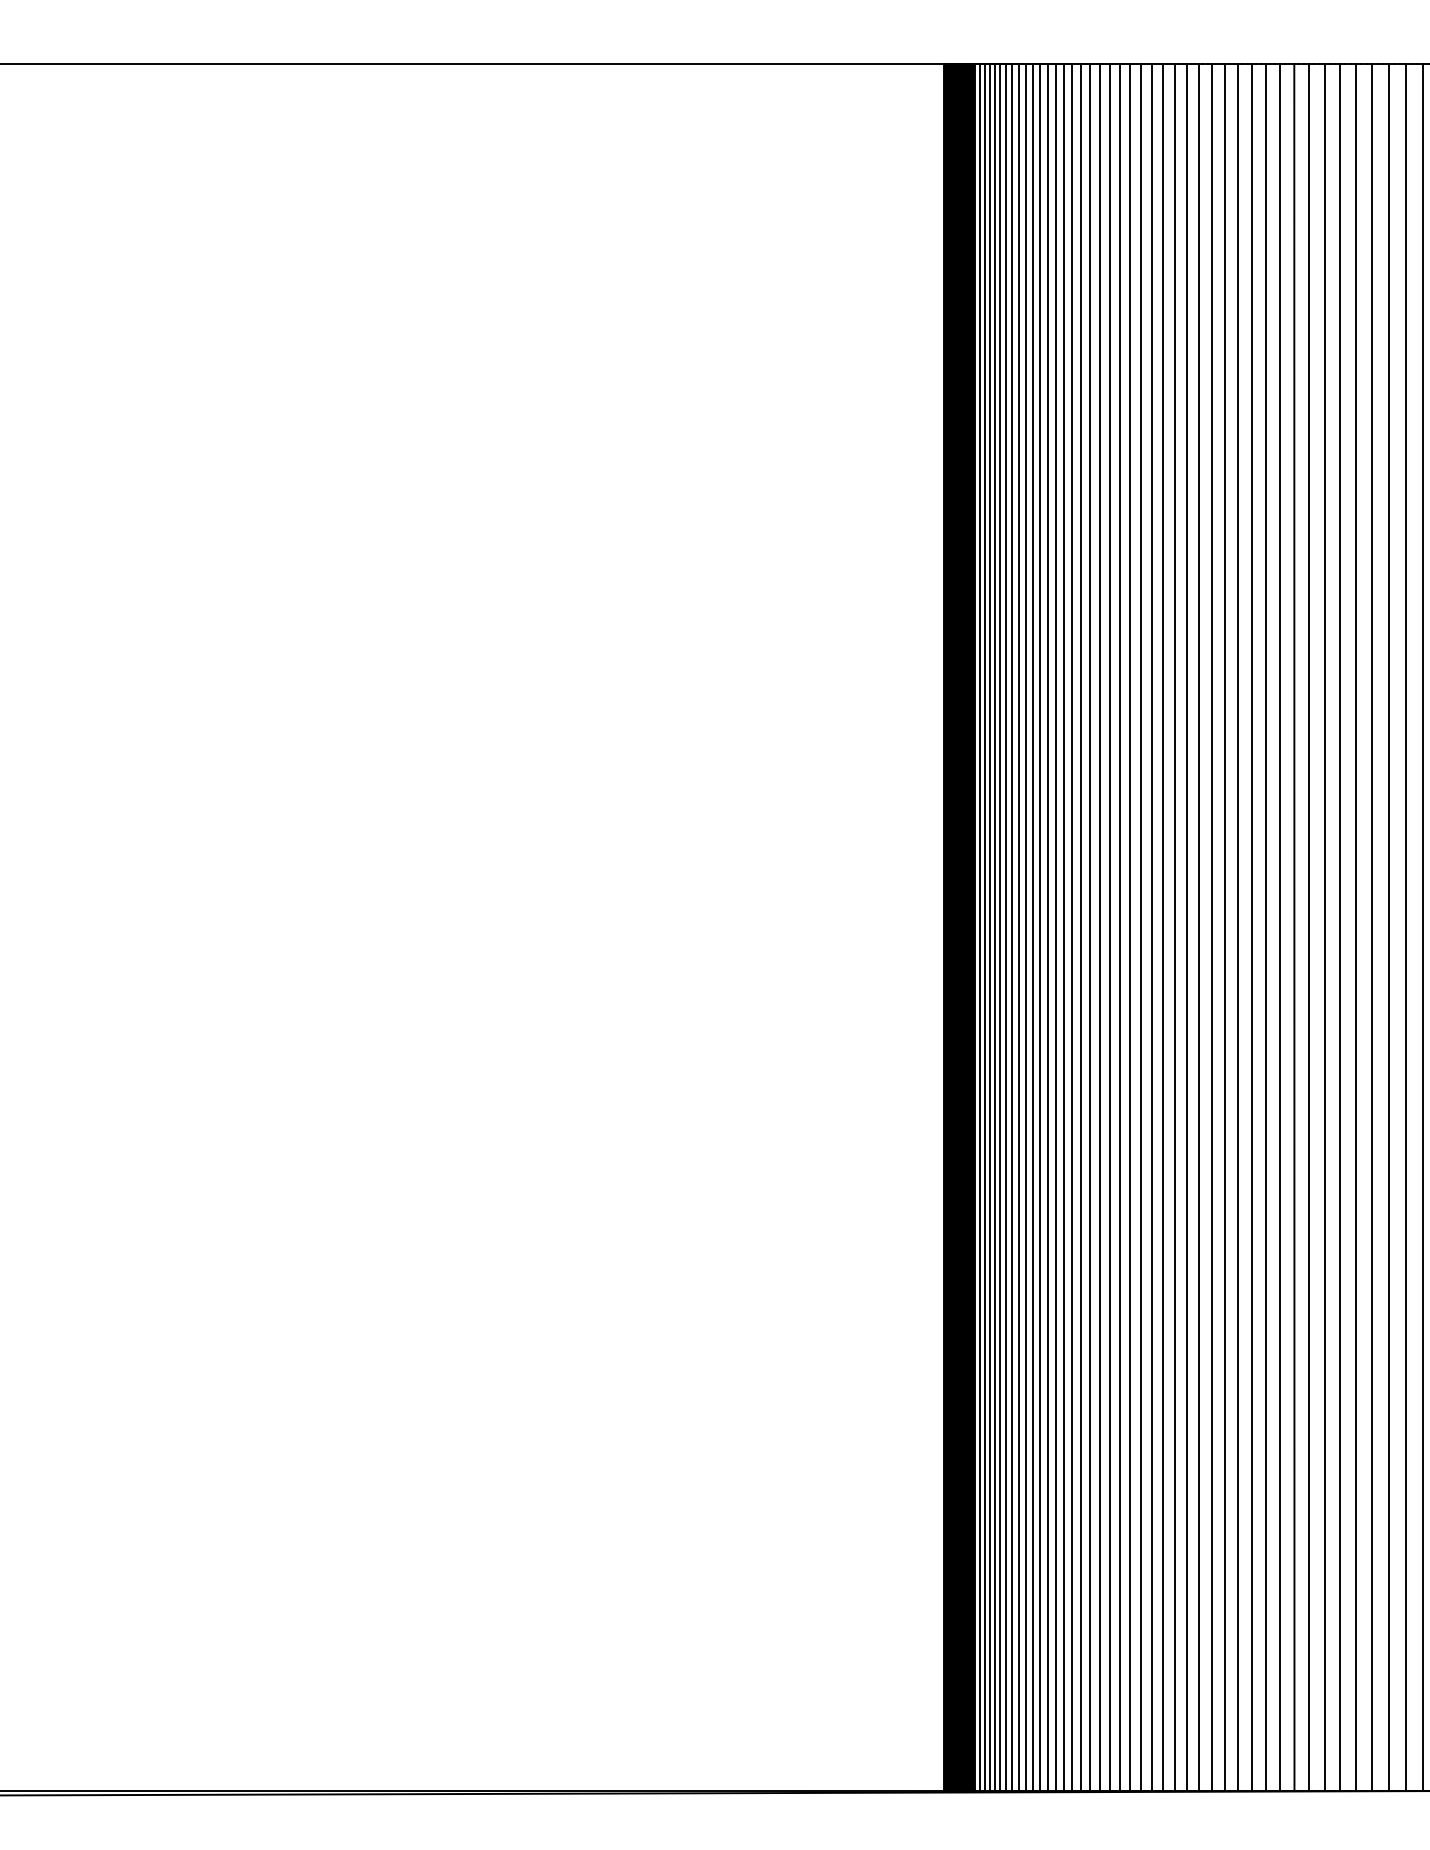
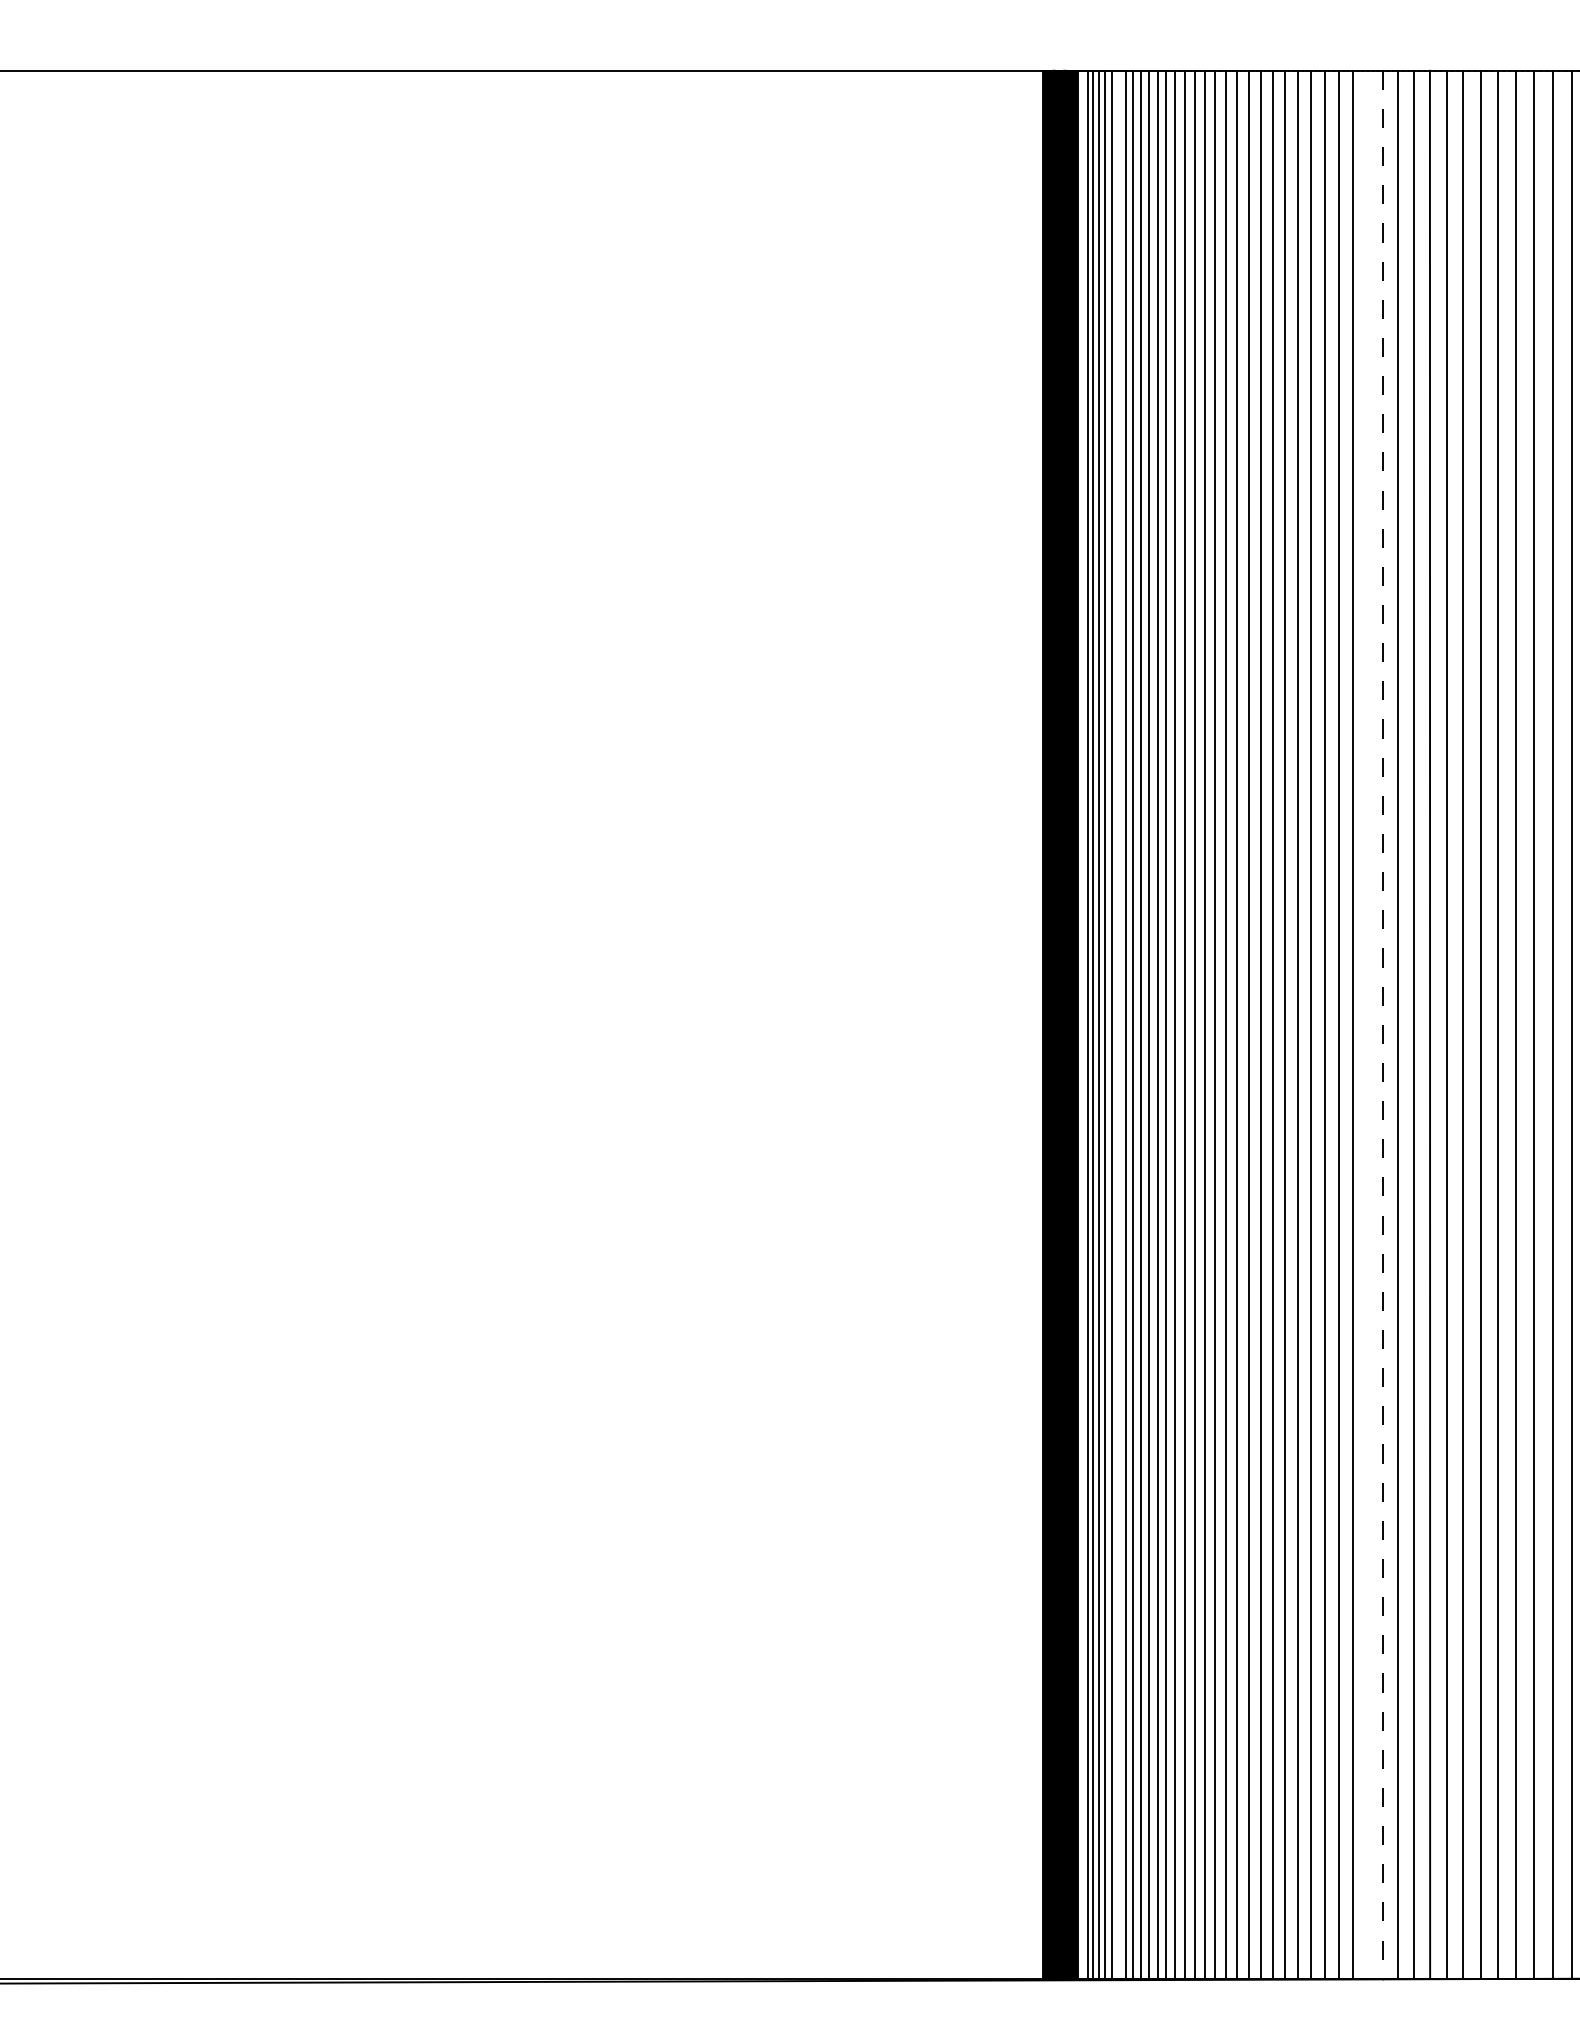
line: (979, 927) -> (1082, 1024), removed
line: (1012, 927) -> (1118, 1024), removed
line: (1238, 927) -> (1368, 1024), removed
line: (1251, 927) -> (1382, 1024), solid -> dashed

